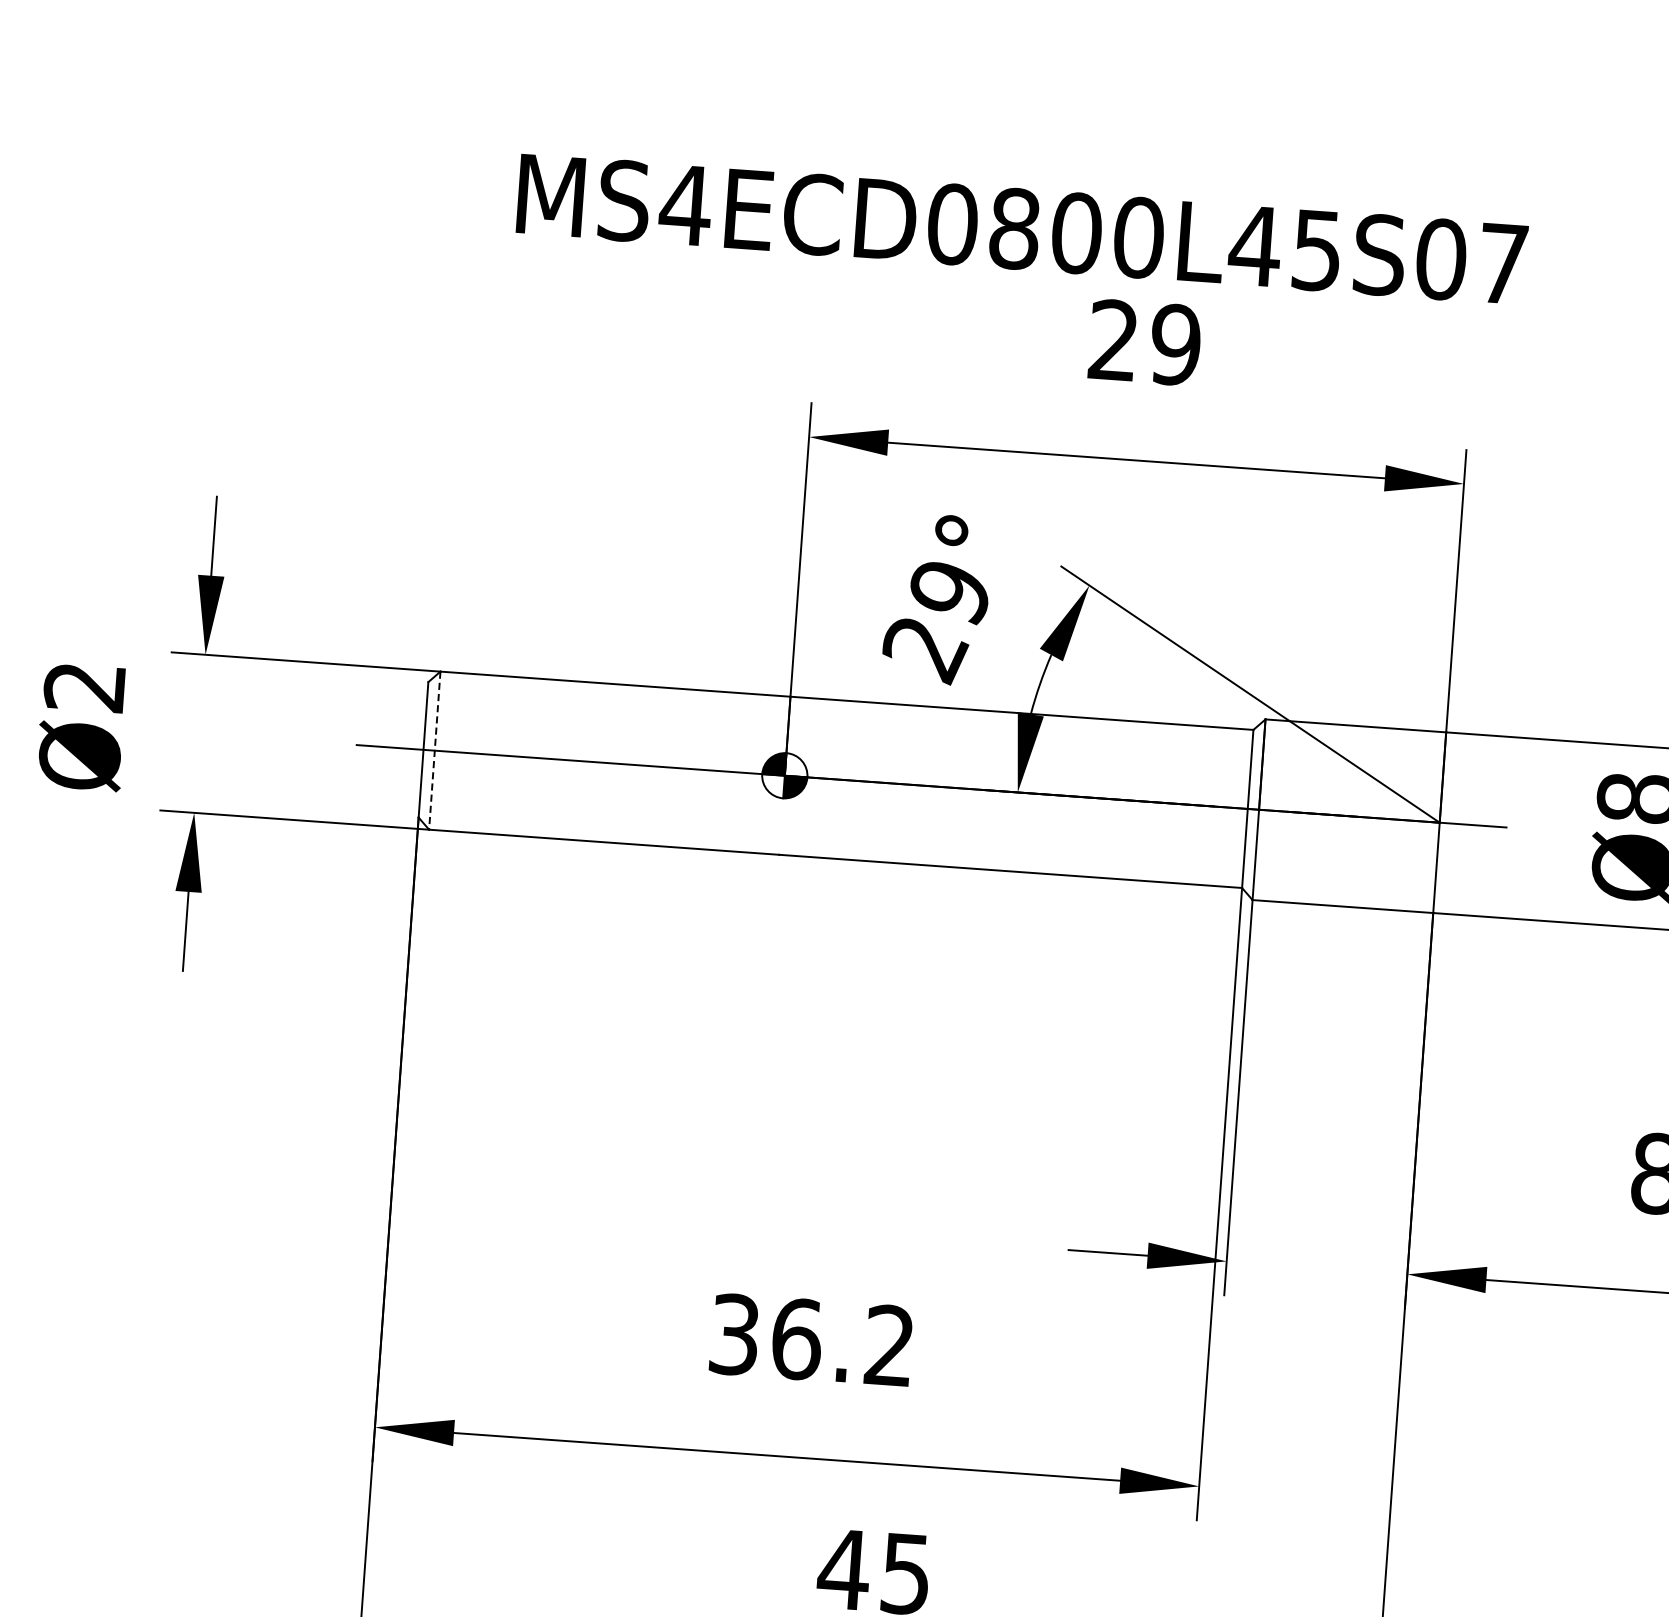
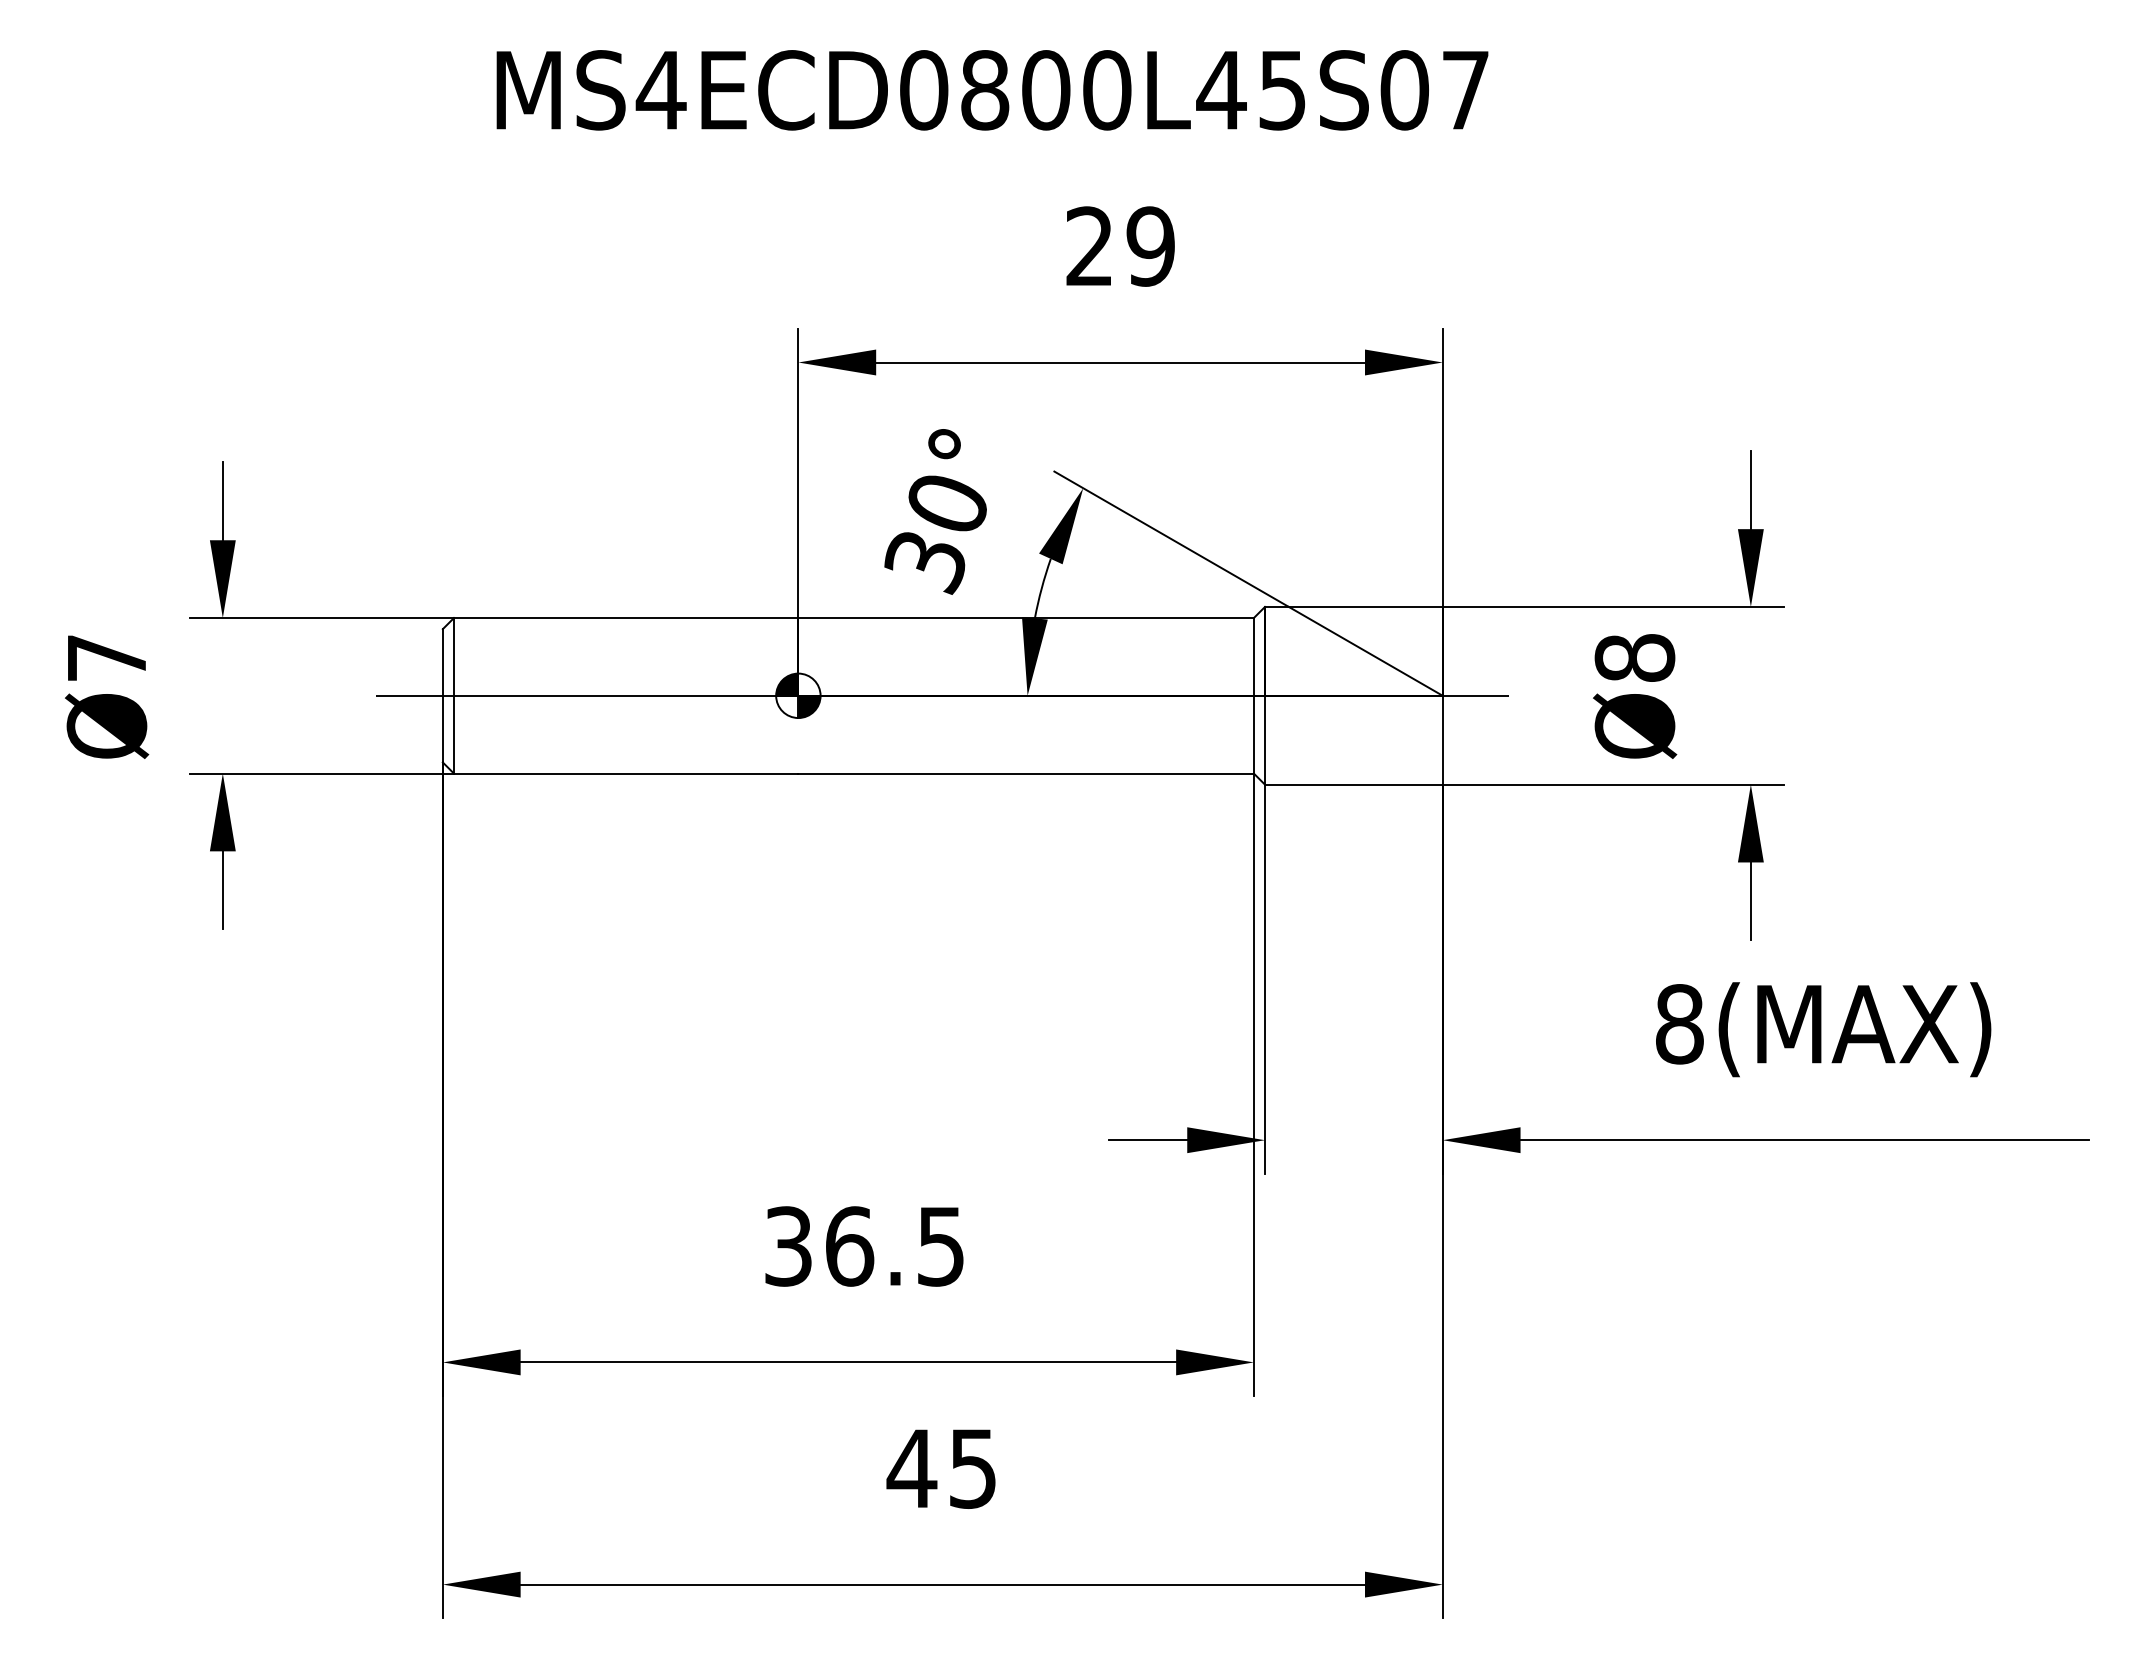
text: (1022, 229) -> (992, 90), moved
text: (935, 622) -> (935, 535), 29° -> 30°
text: (83, 687) -> (105, 658), Ø2 -> Ø7
line: (434, 750) -> (453, 695), dashed -> solid
text: (889, 1345) -> (940, 1246), 36.2 -> 36.5

